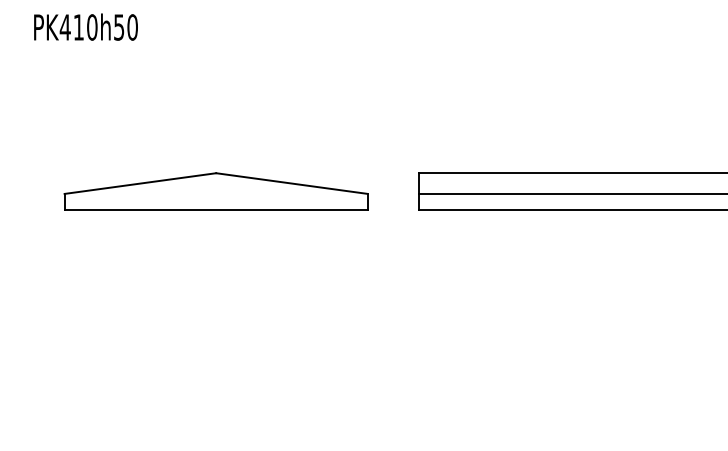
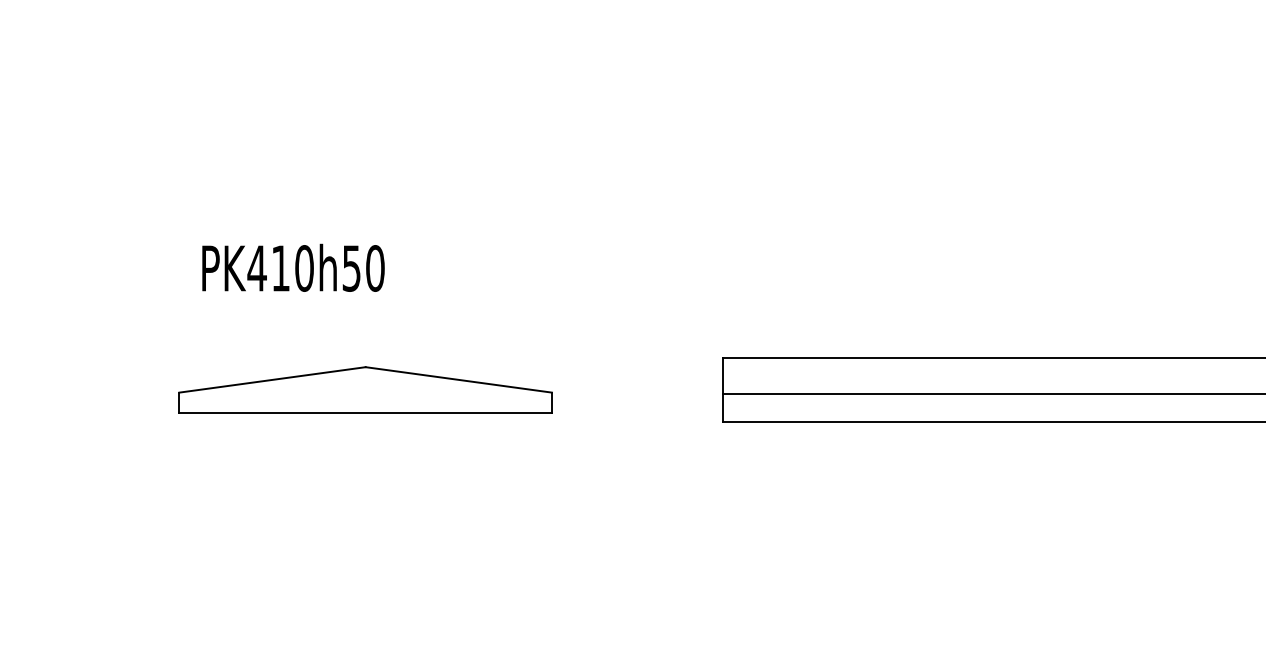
text: (85, 26) -> (292, 266), moved
part: (215, 191) -> (364, 389), size x0.7

